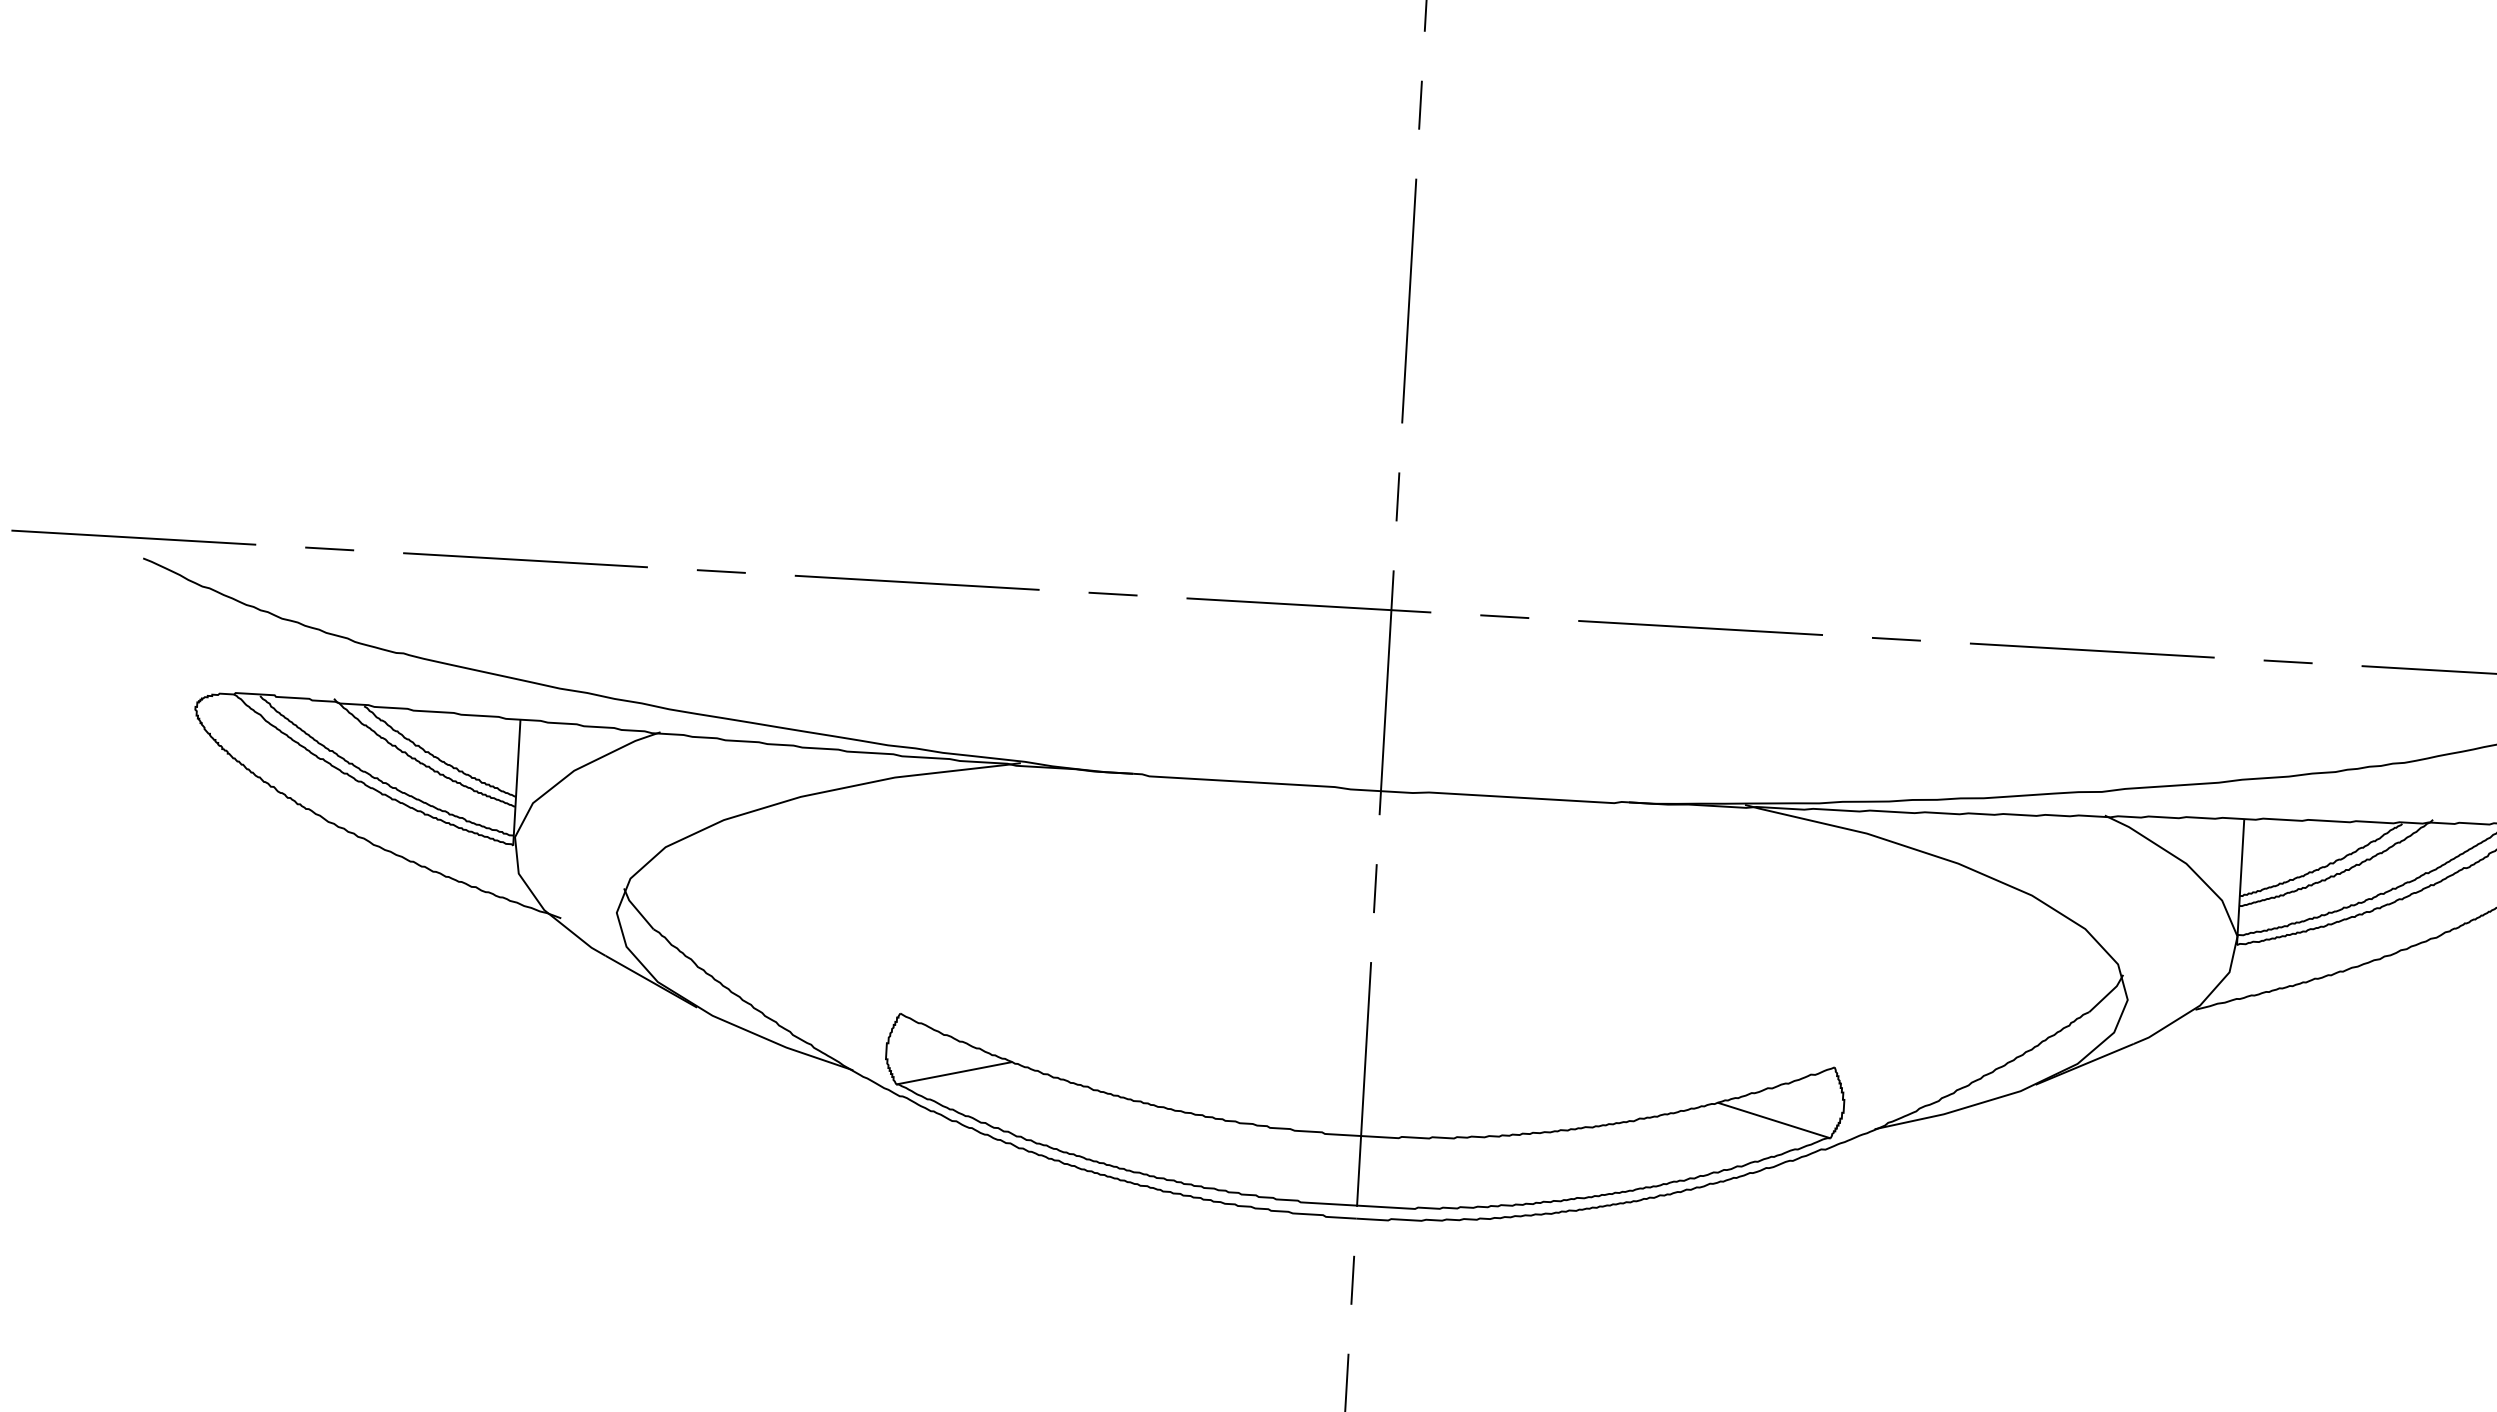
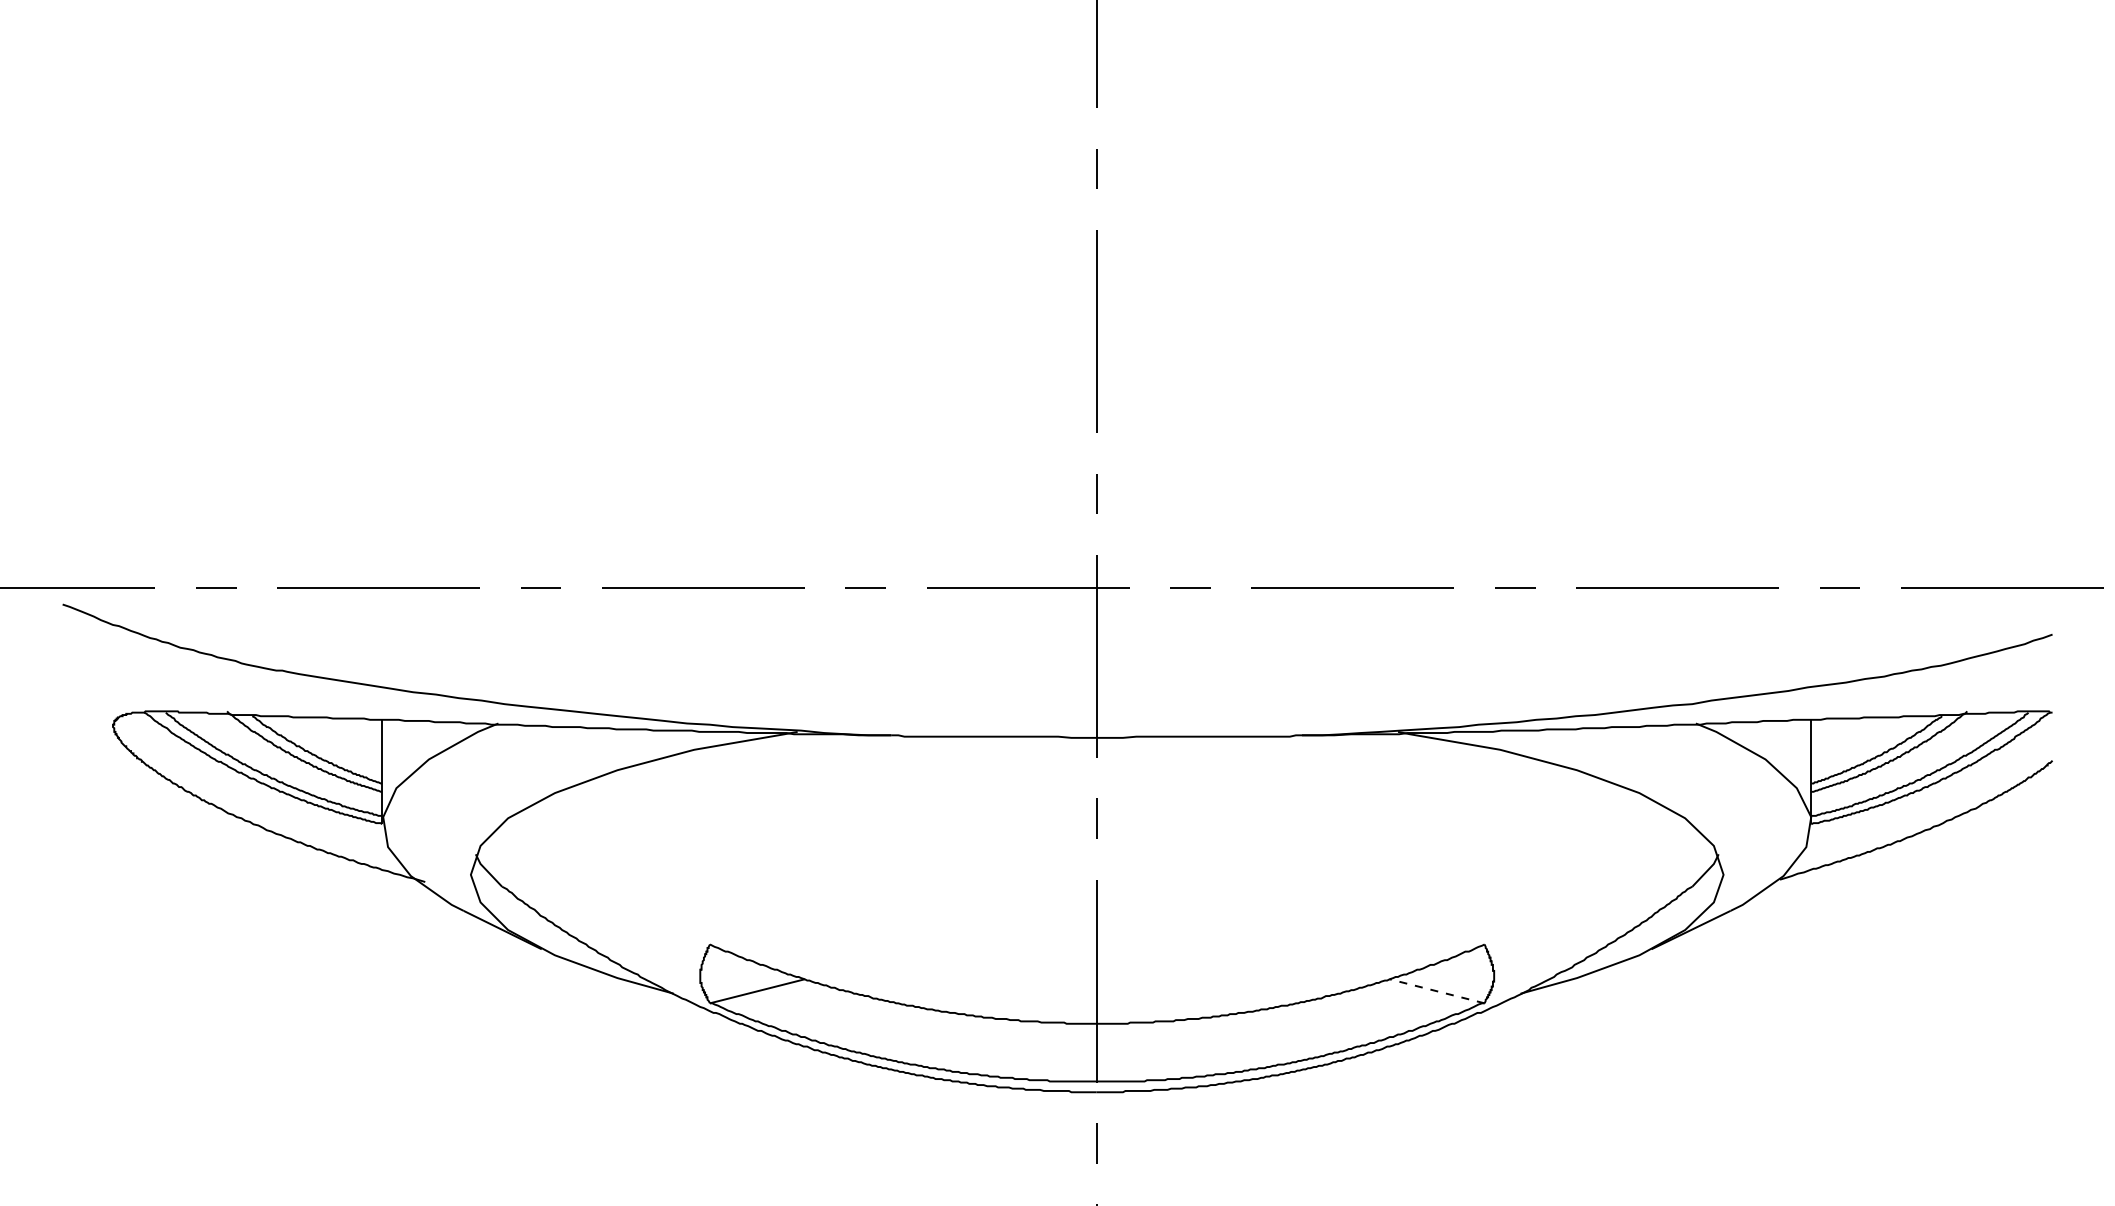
line: (1773, 1120) -> (1436, 991), solid -> dashed

